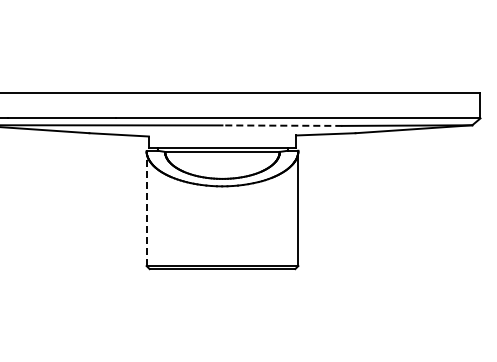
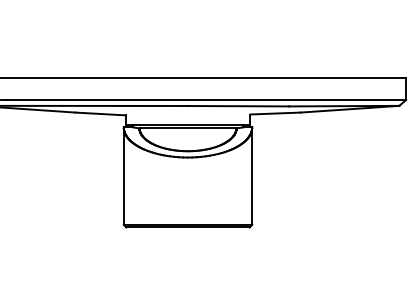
line: (282, 125) -> (238, 106), dashed -> solid
line: (146, 208) -> (123, 176), dashed -> solid

